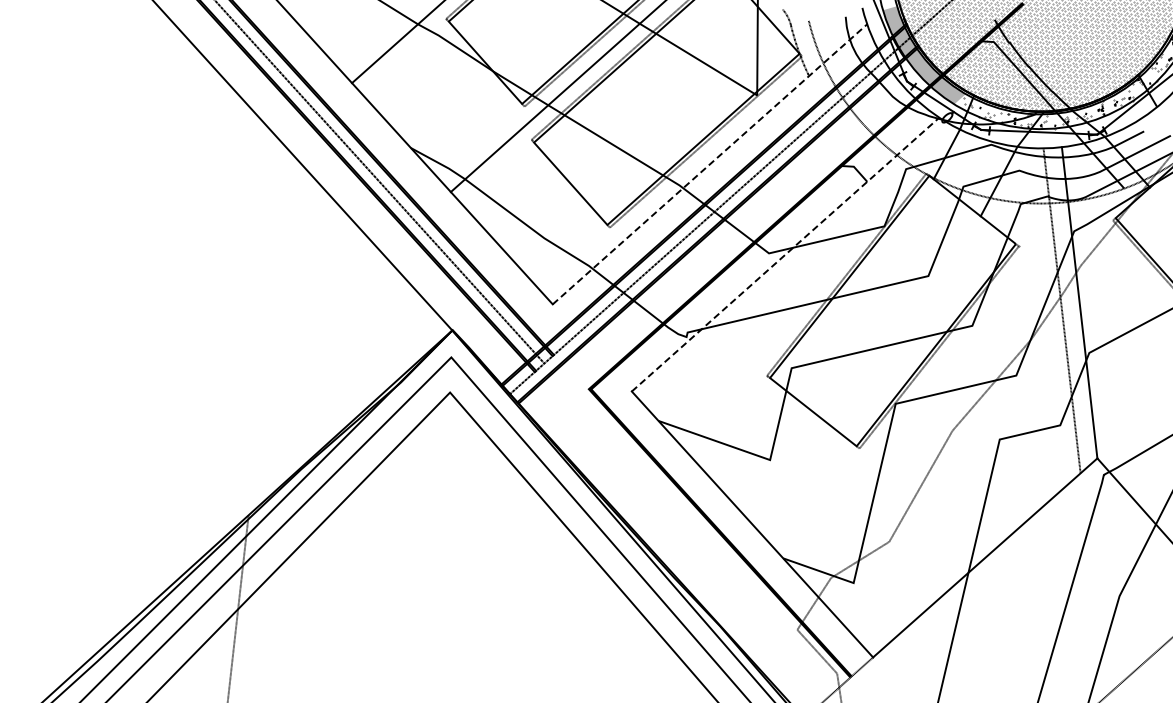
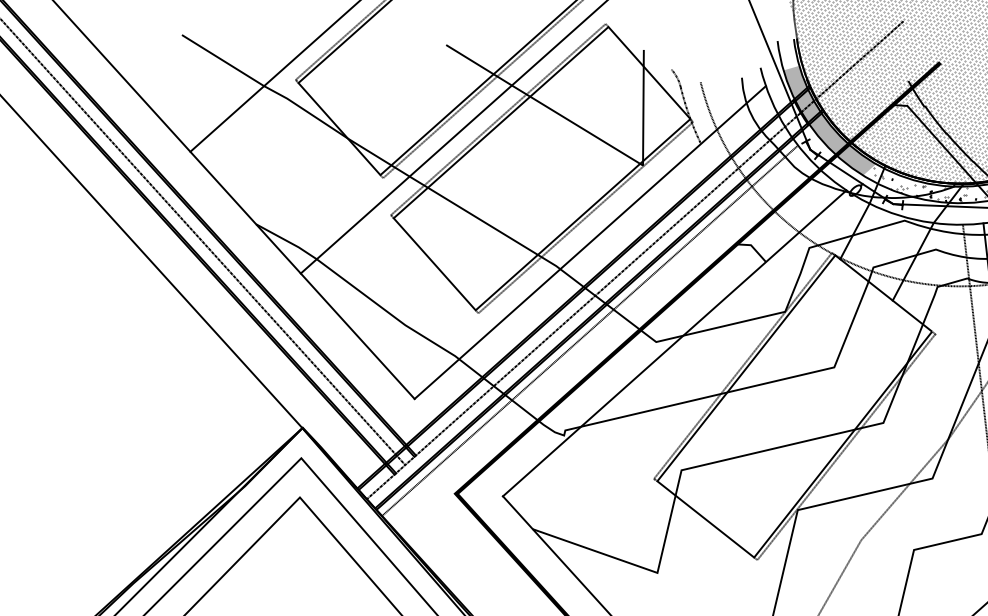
line: (709, 164) -> (589, 242), dashed -> solid
line: (709, 243) -> (589, 330), added
line: (785, 254) -> (674, 343), dashed -> solid

